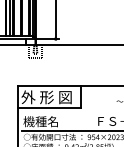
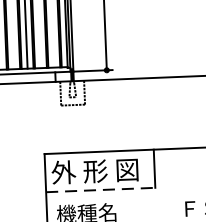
line: (49, 108) -> (100, 190), solid -> dashed

